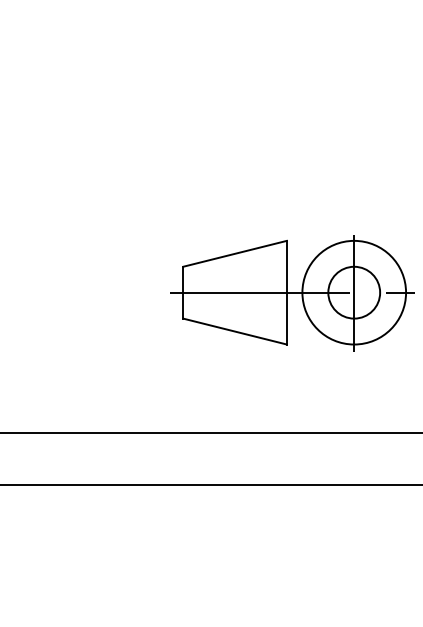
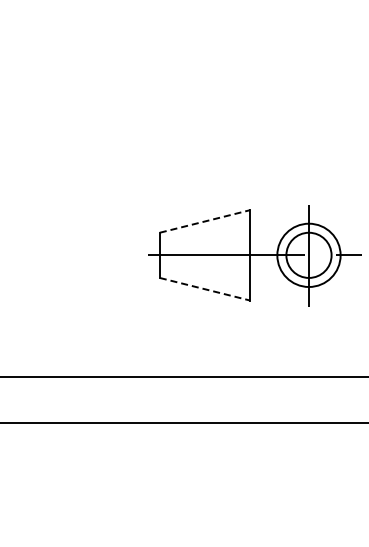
line: (235, 253) -> (205, 221), solid -> dashed
circle: (353, 292) -> (308, 255), size x0.7
line: (235, 331) -> (205, 289), solid -> dashed

